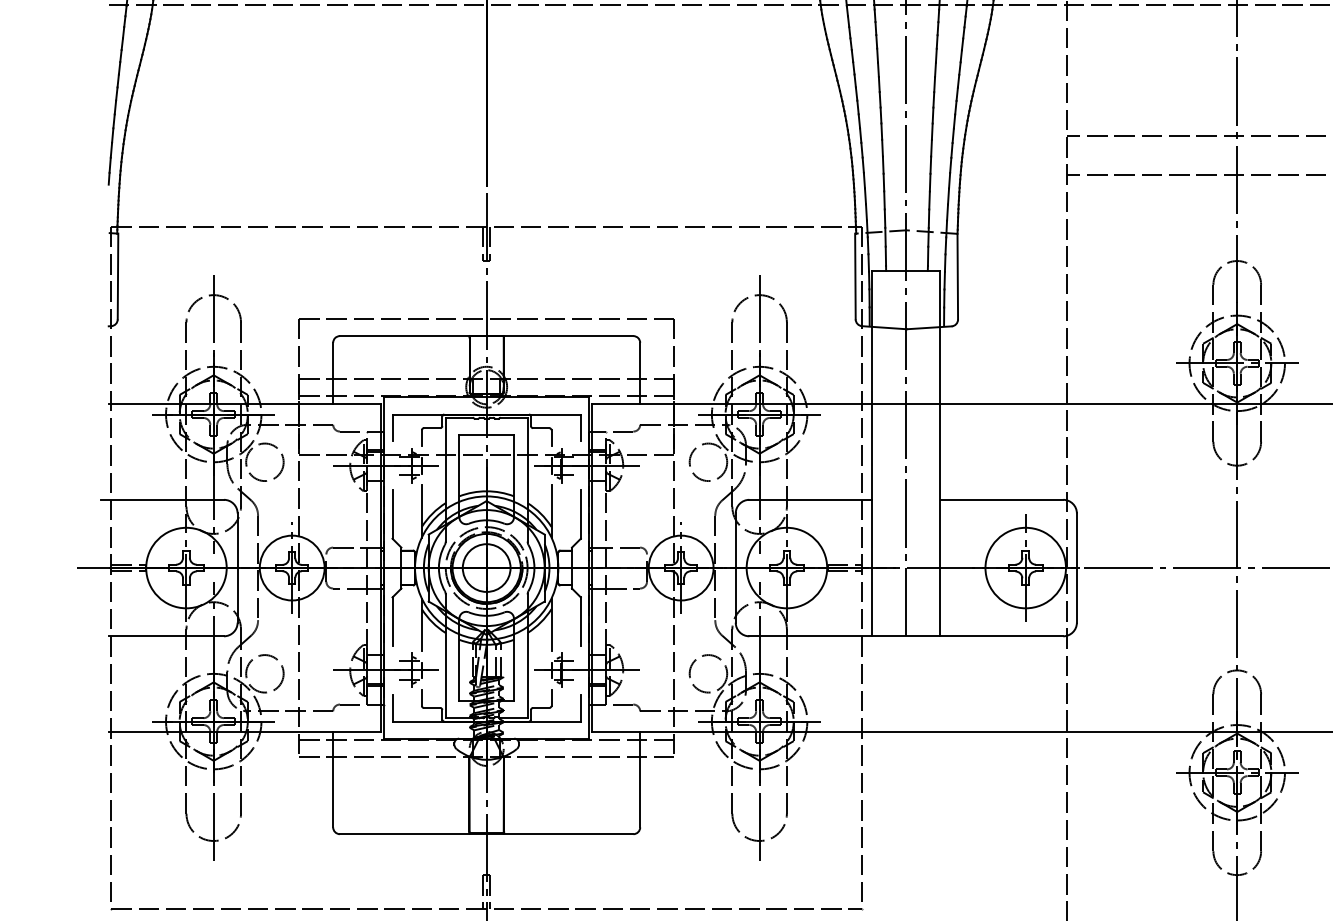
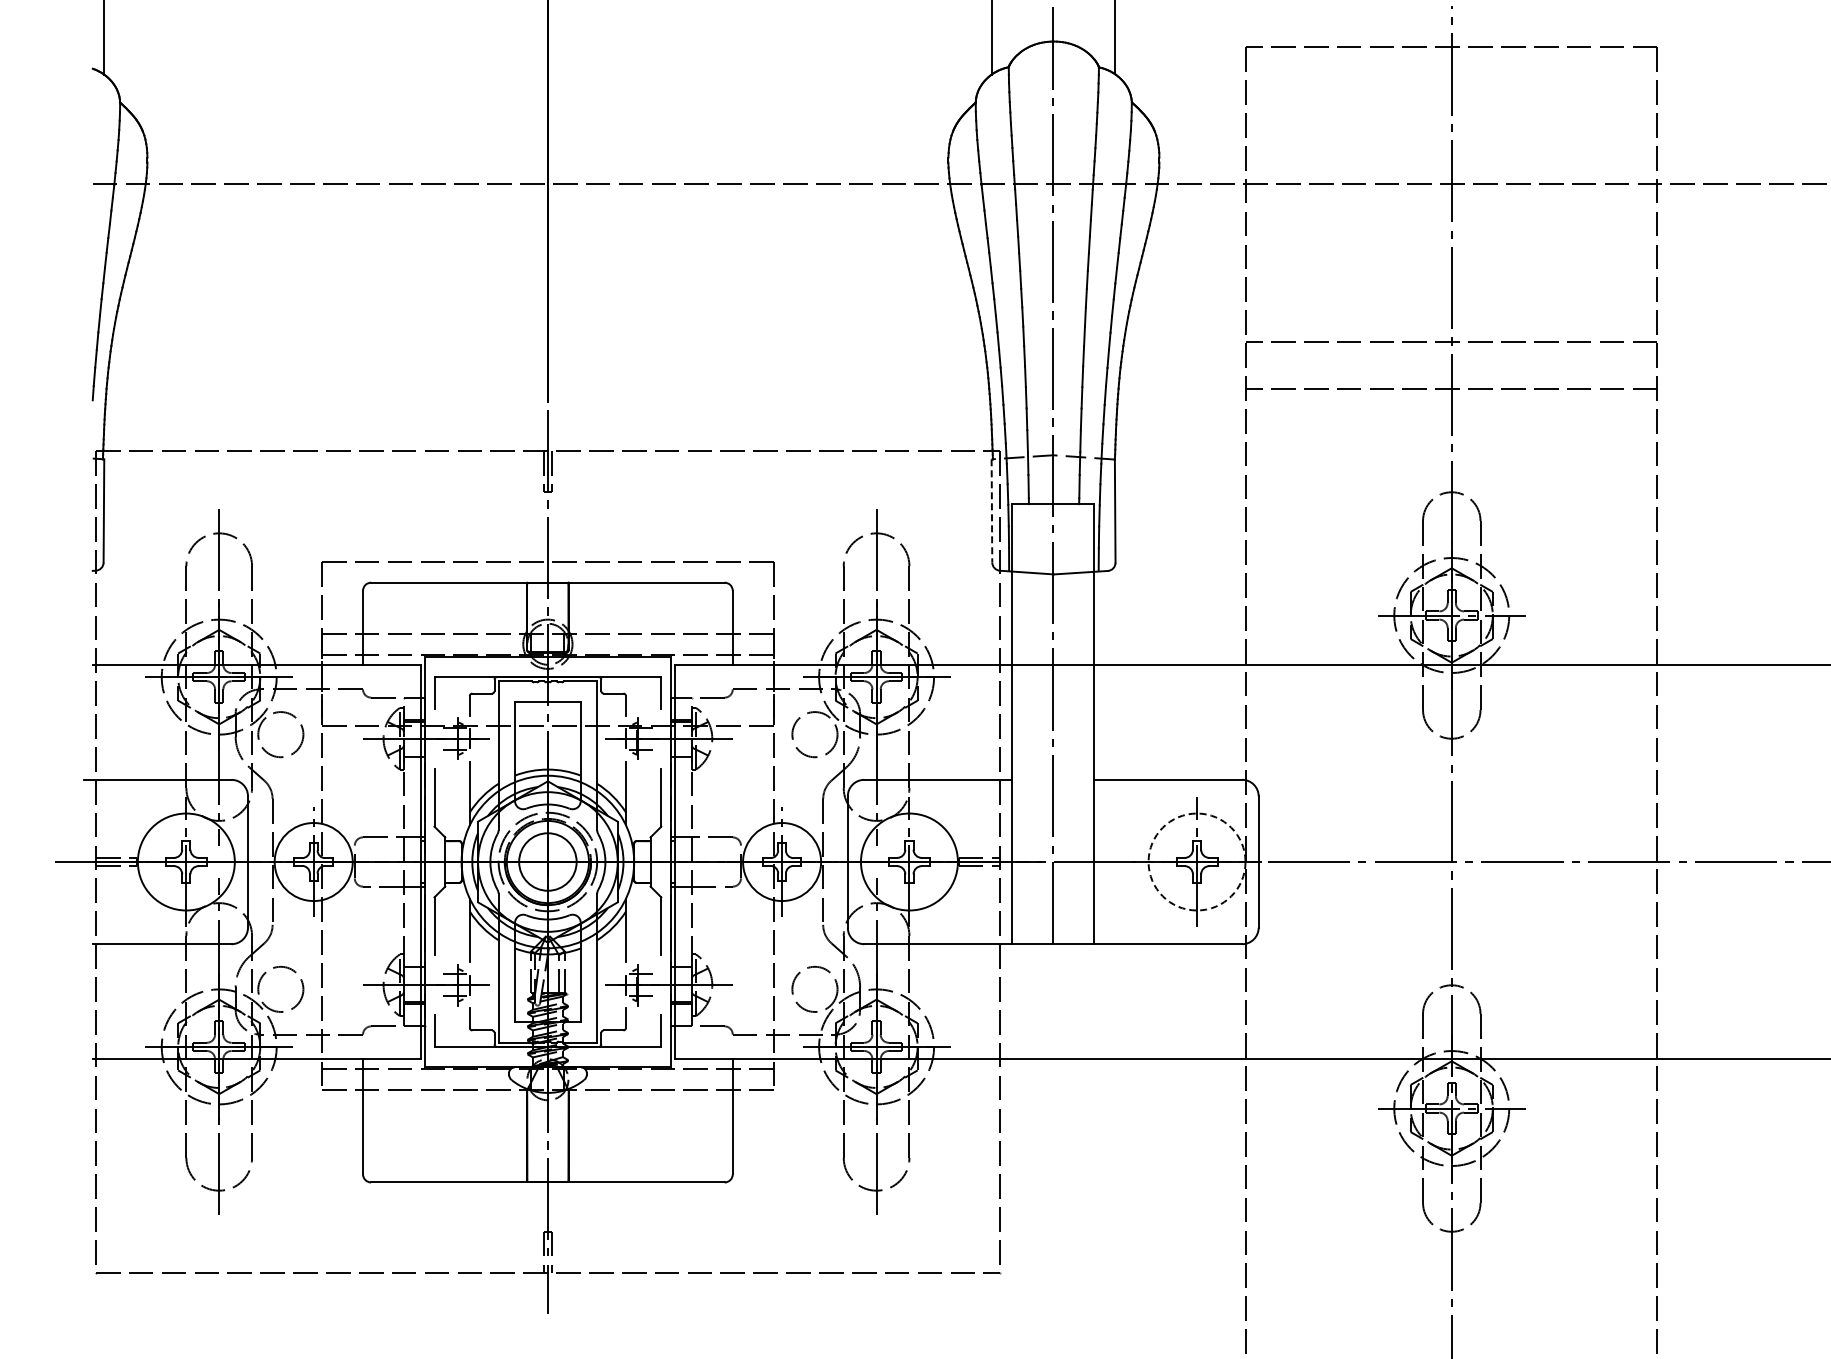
line: (855, 276) -> (991, 510), solid -> dashed
circle: (1025, 567) -> (1196, 861), solid -> dashed

